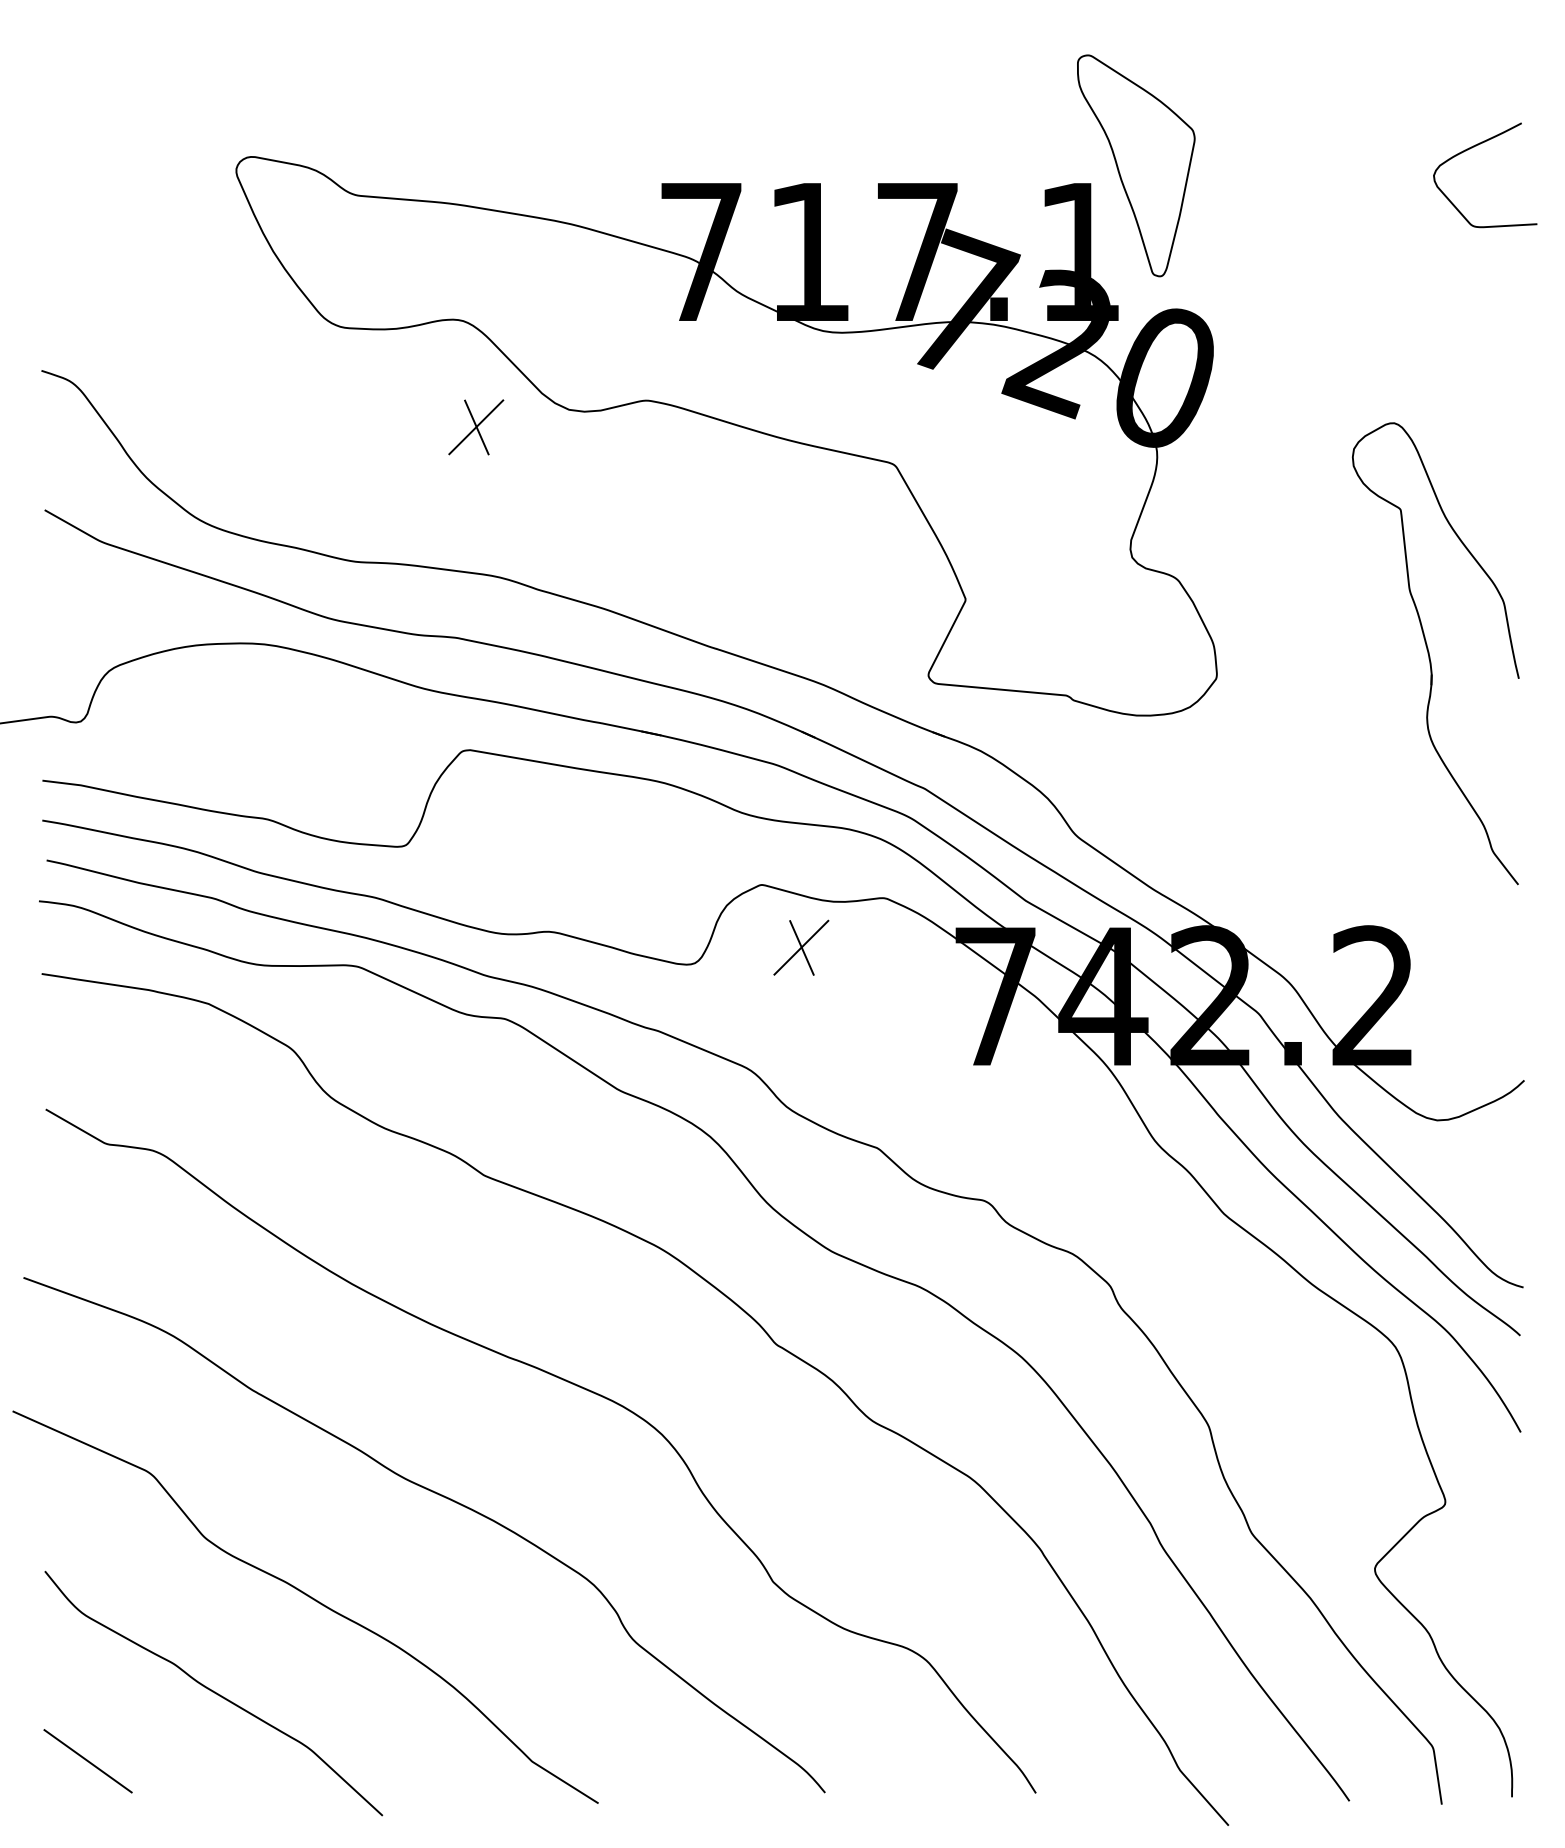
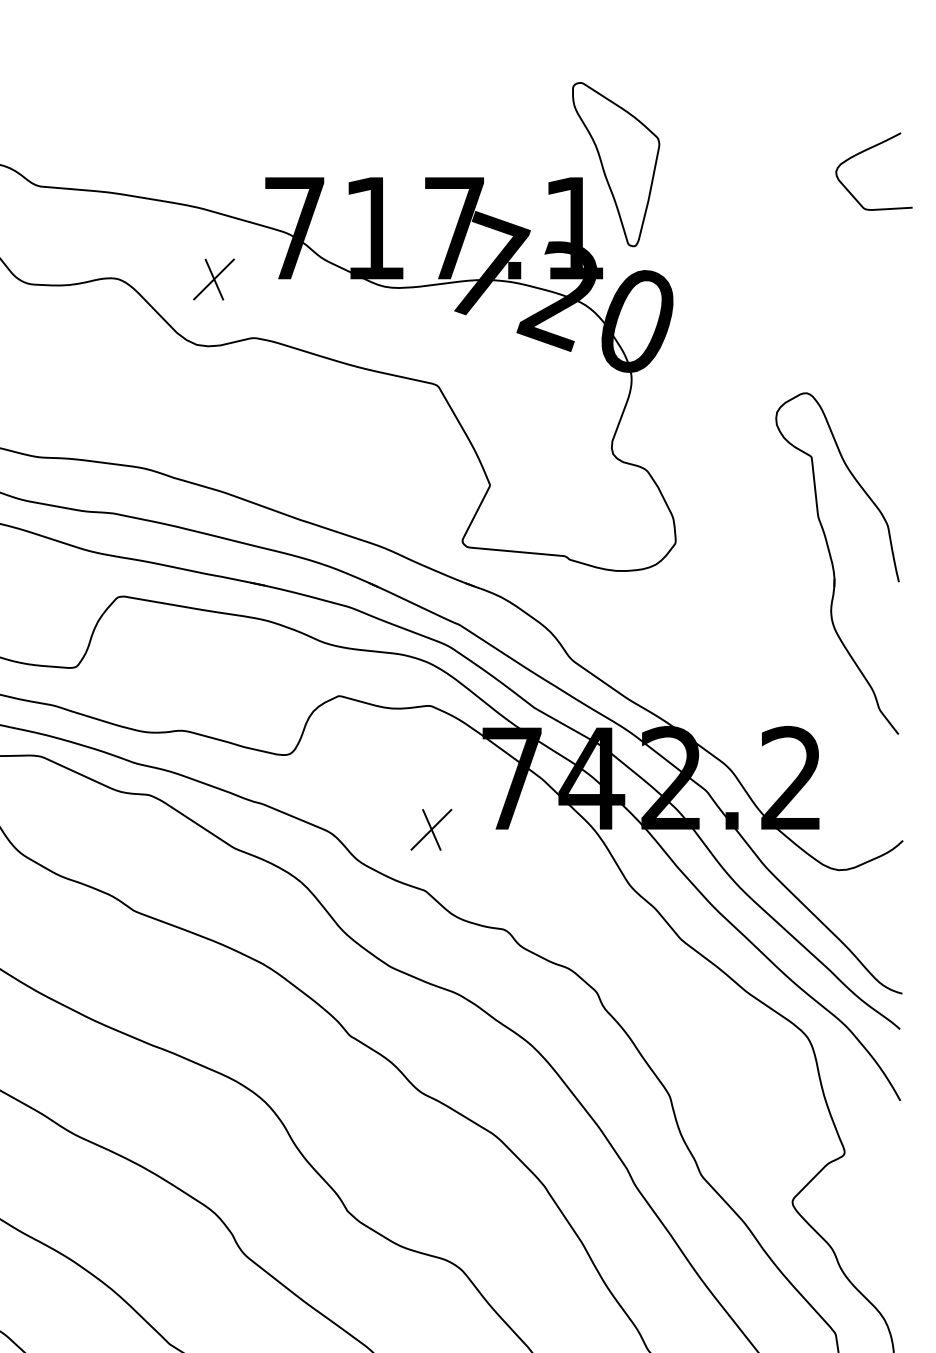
part: (476, 427) -> (214, 279), moved
part: (1435, 653) -> (837, 563), moved
part: (801, 947) -> (431, 829), moved

